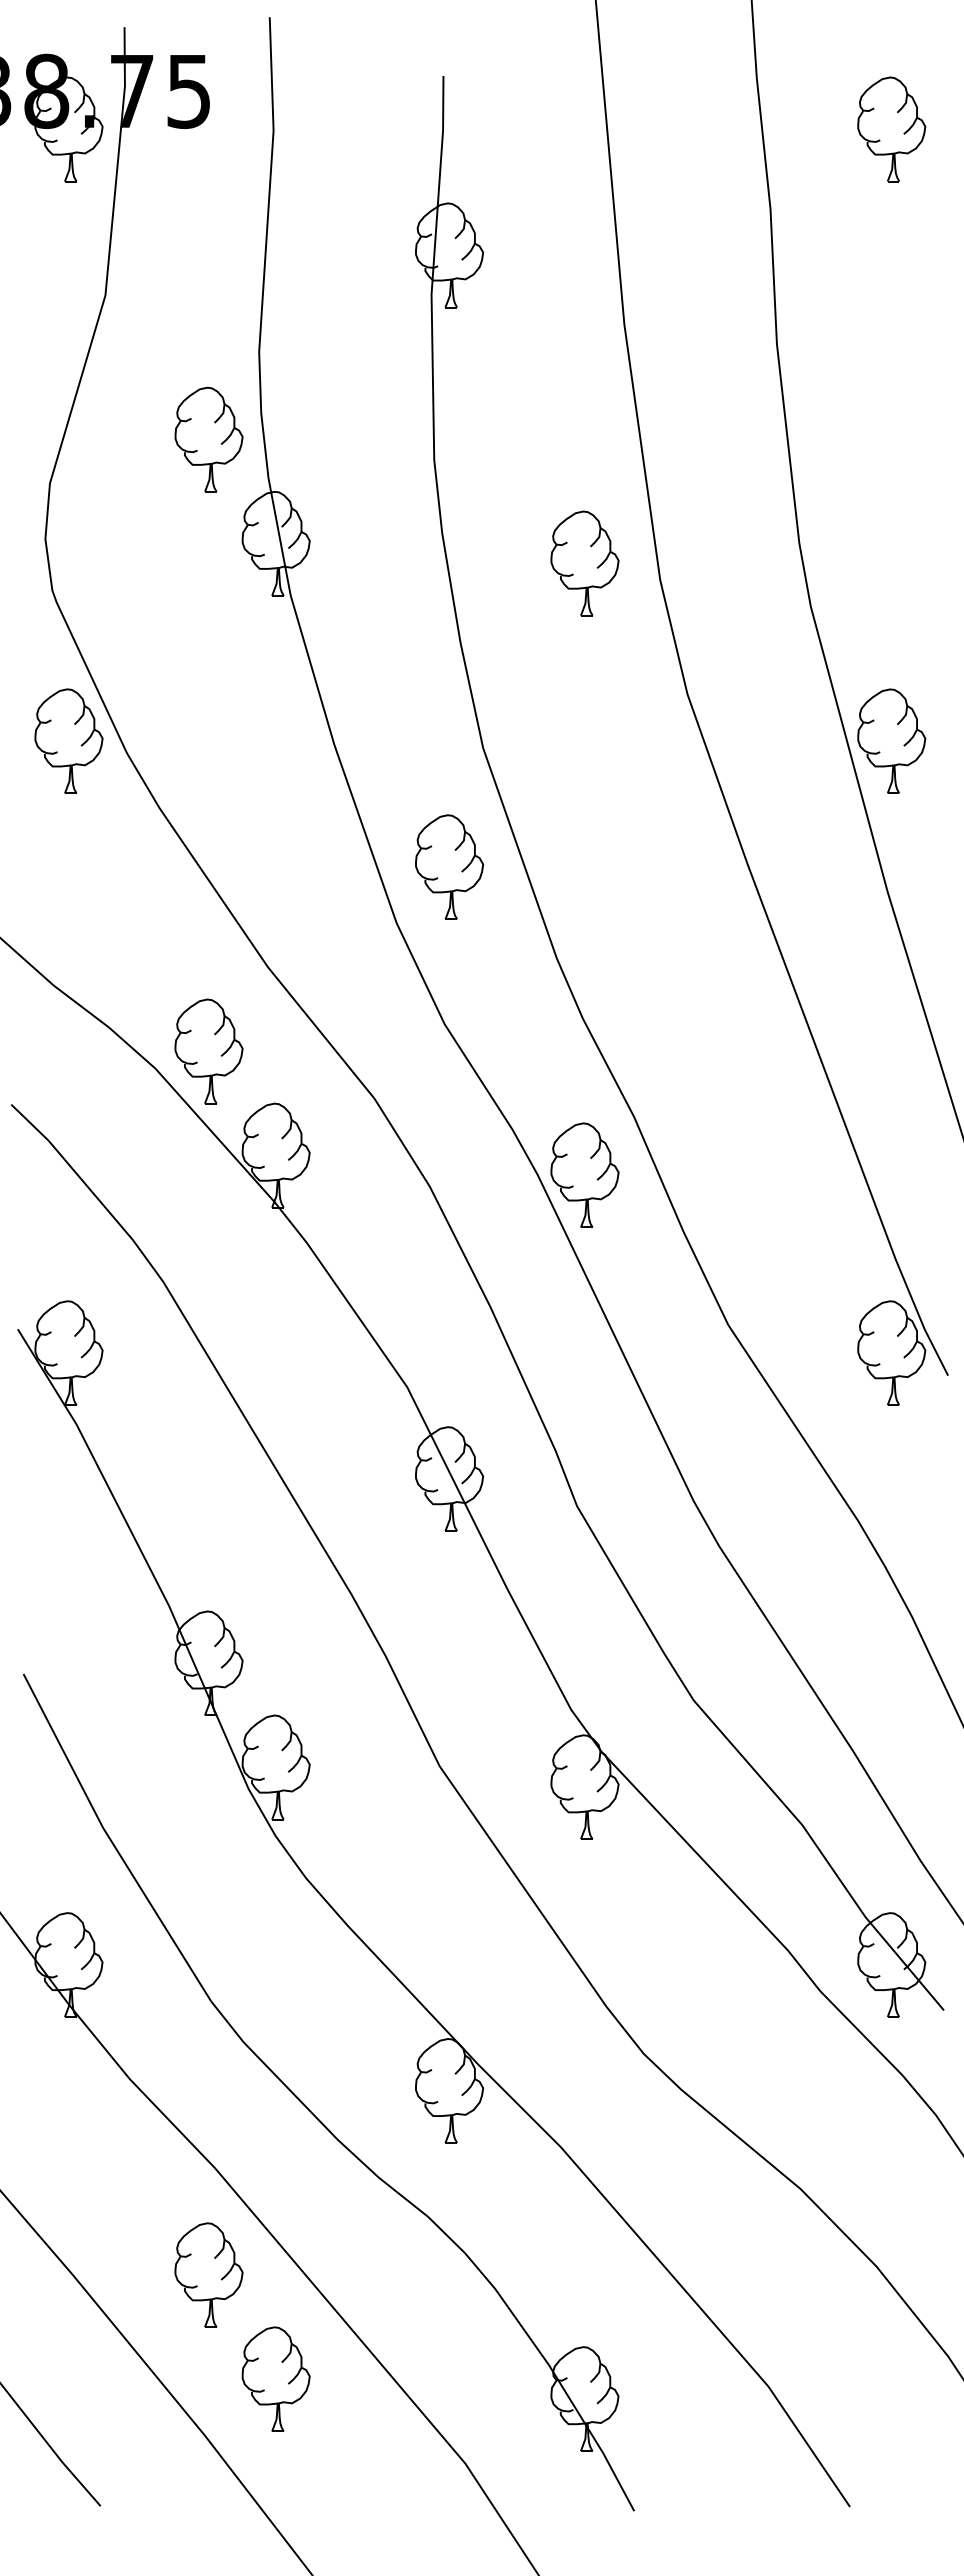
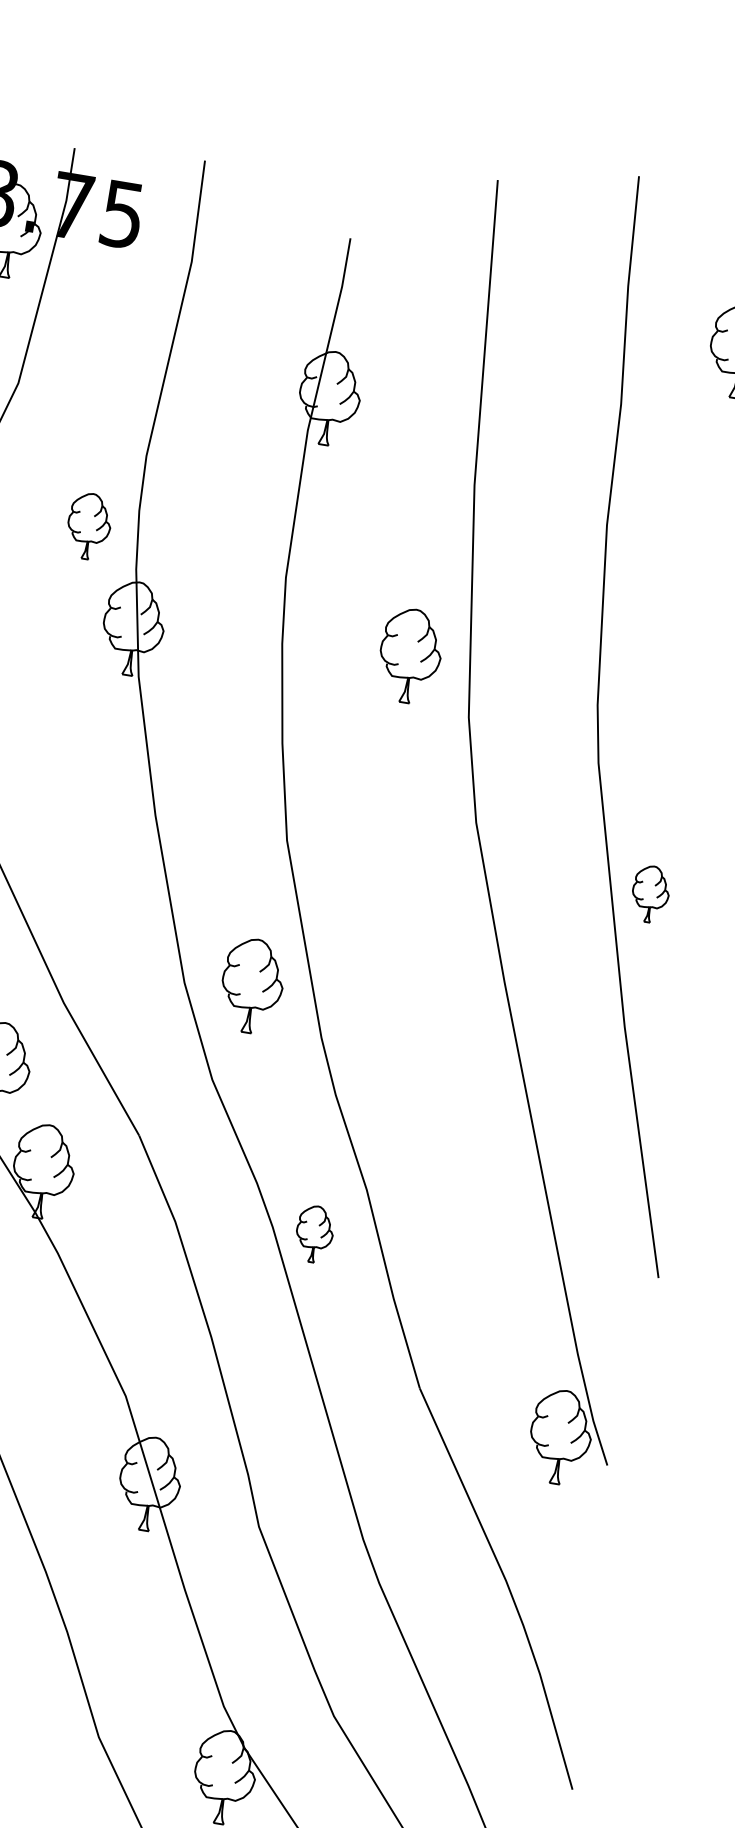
part: (208, 439) -> (88, 526), size x0.7
part: (584, 563) -> (409, 656), moved
part: (891, 740) -> (650, 893), size x0.6
part: (449, 866) -> (252, 985), moved
part: (584, 1174) -> (314, 1233), size x0.6

